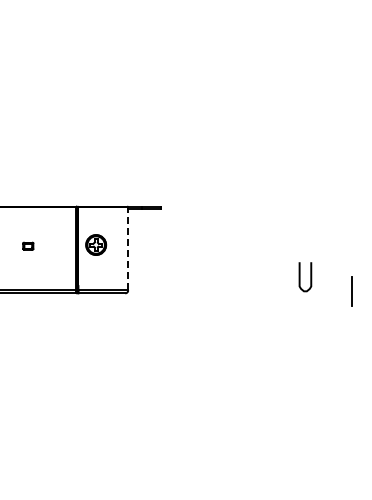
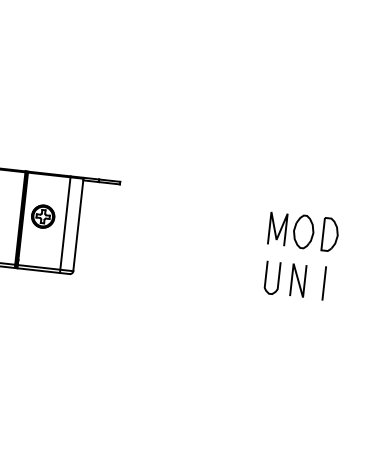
part: (328, 232) -> (303, 231), added
line: (128, 248) -> (78, 224), dashed -> solid
line: (116, 249) -> (65, 224), added
line: (328, 276) -> (298, 280), added
line: (351, 291) -> (323, 283), moved

